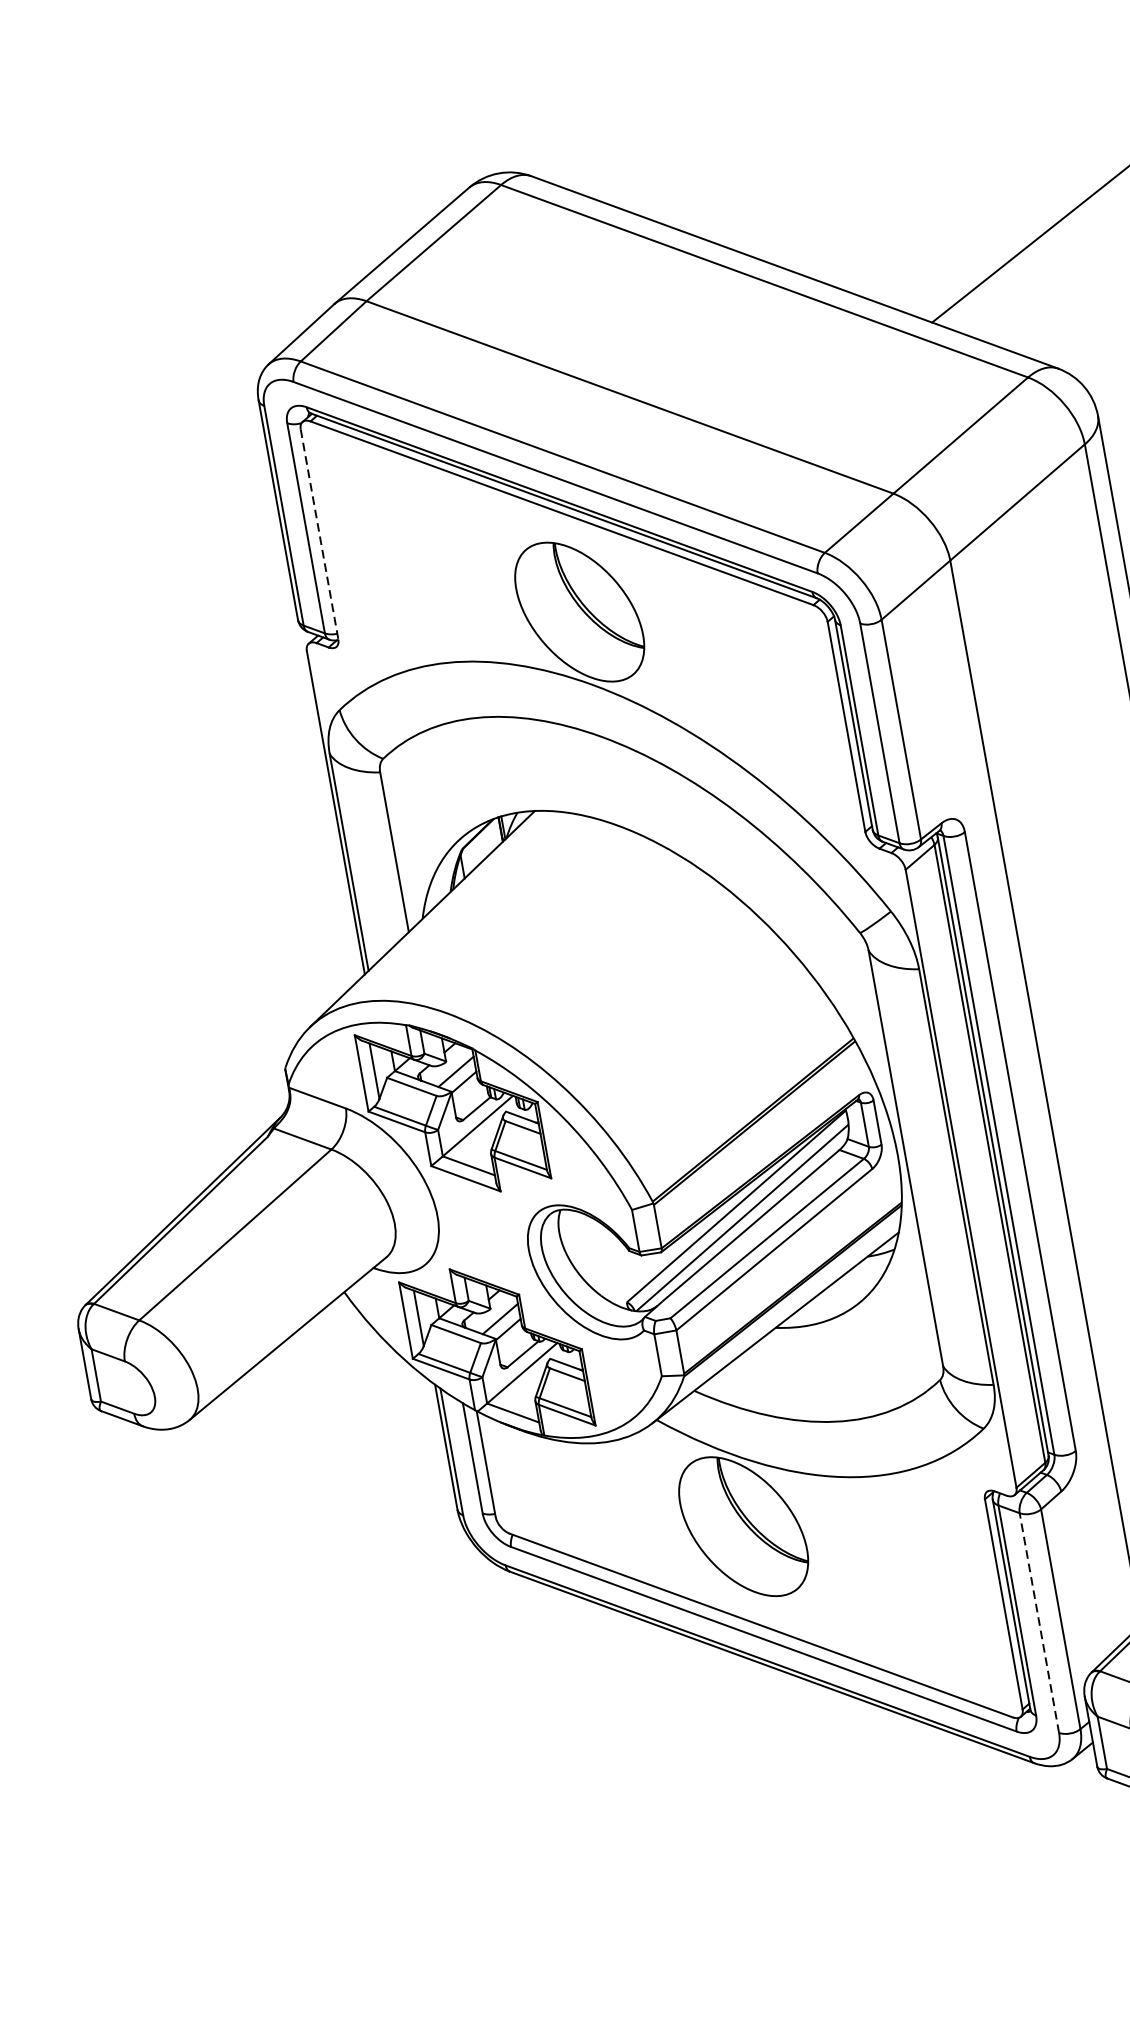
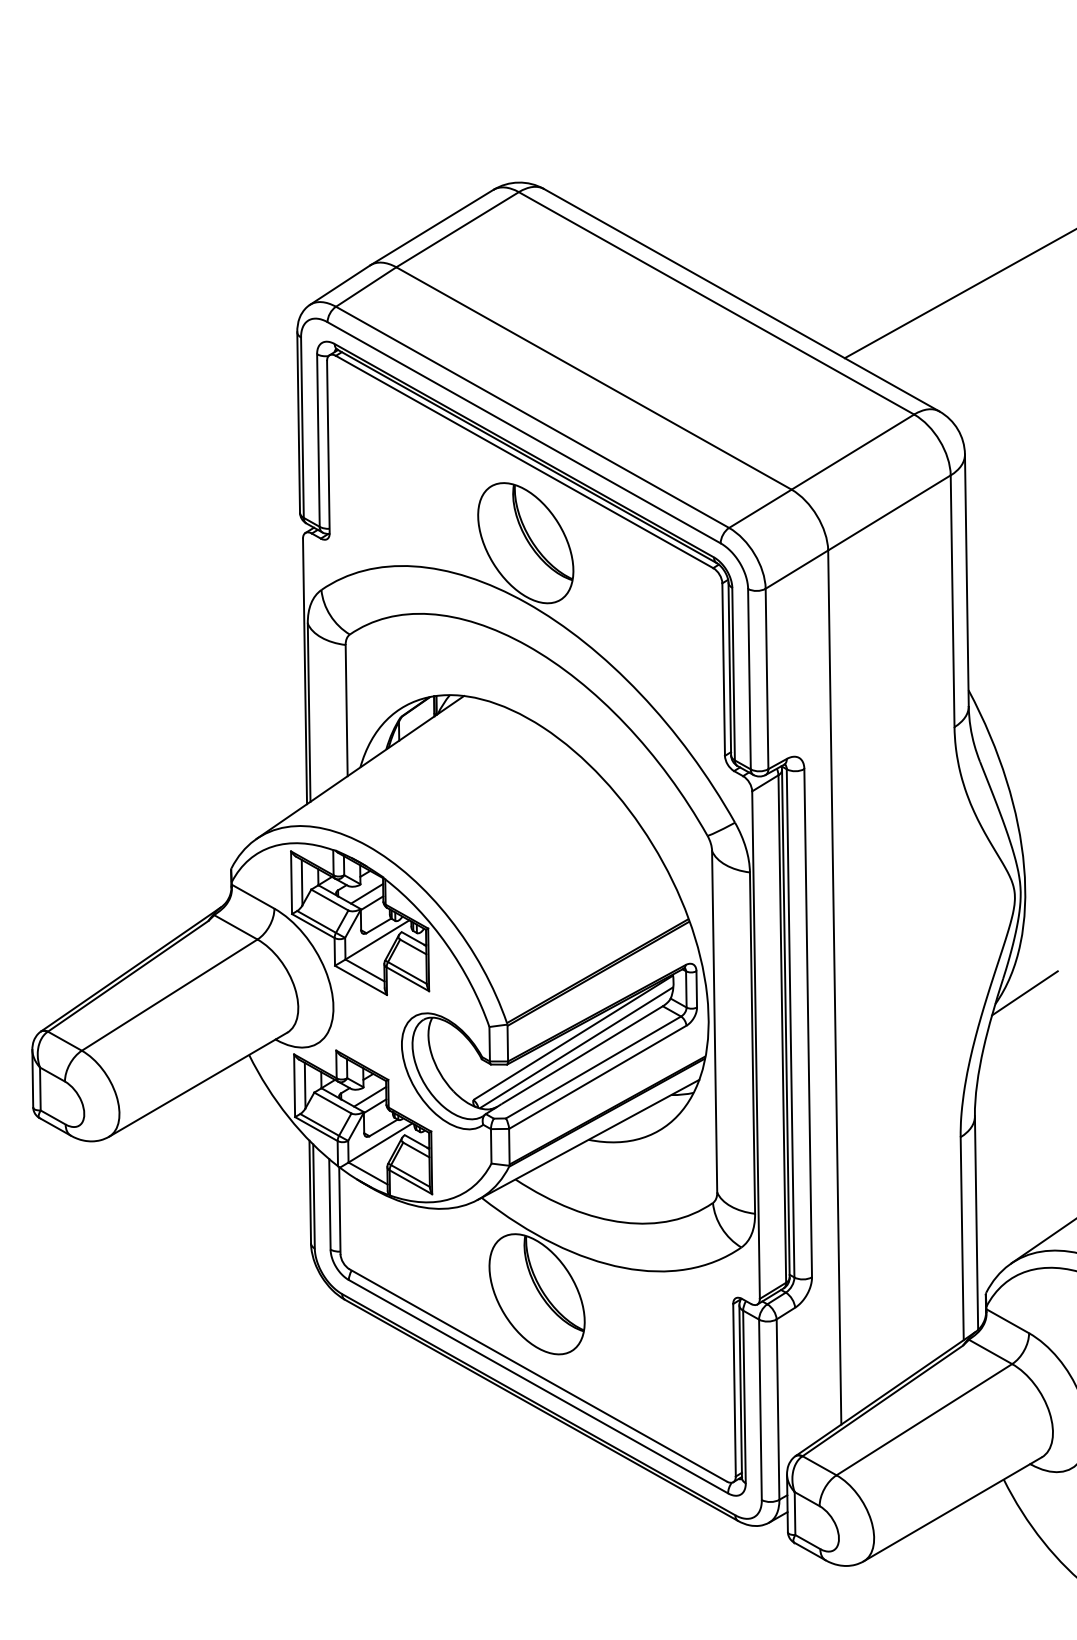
line: (319, 534) -> (328, 447), dashed -> solid
line: (1039, 1622) -> (760, 1409), dashed -> solid

